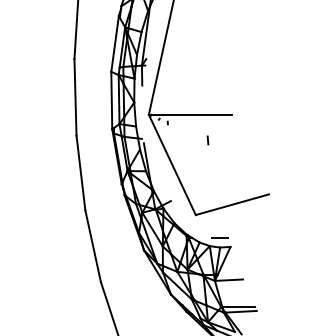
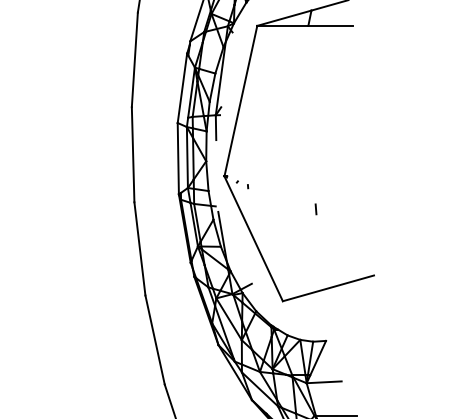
line: (191, 114) -> (277, 176), removed
line: (207, 140) -> (315, 209), moved
line: (219, 237) -> (312, 329), removed

